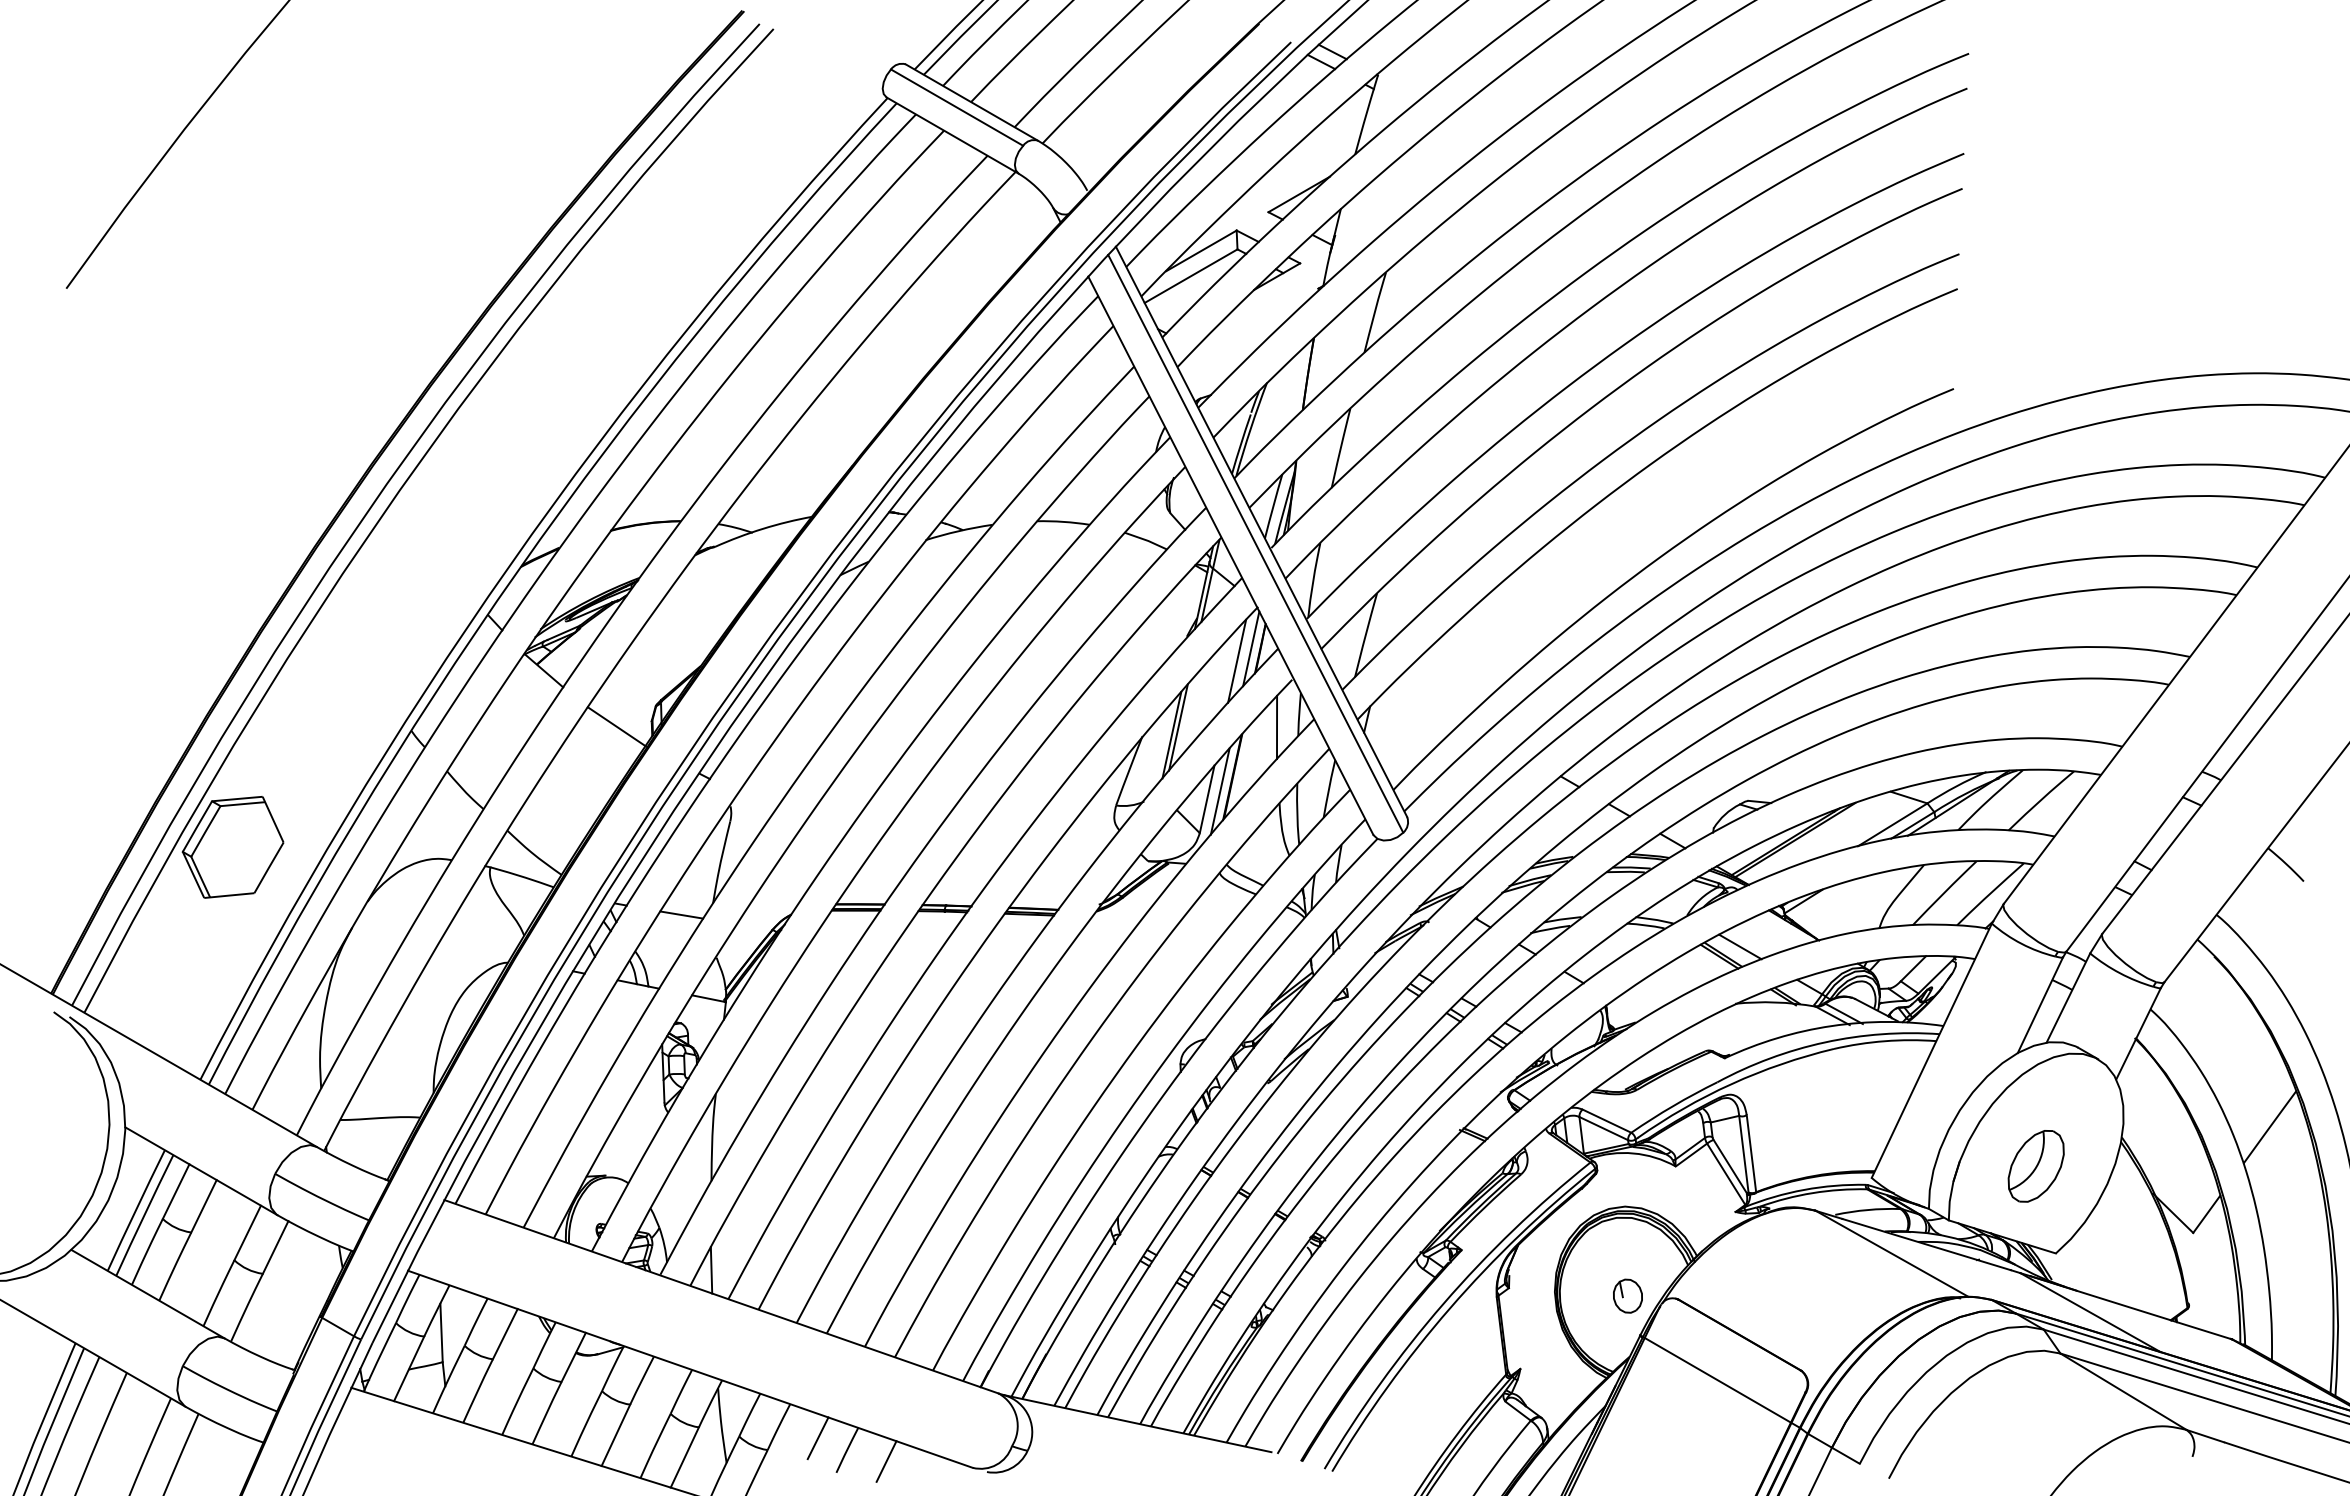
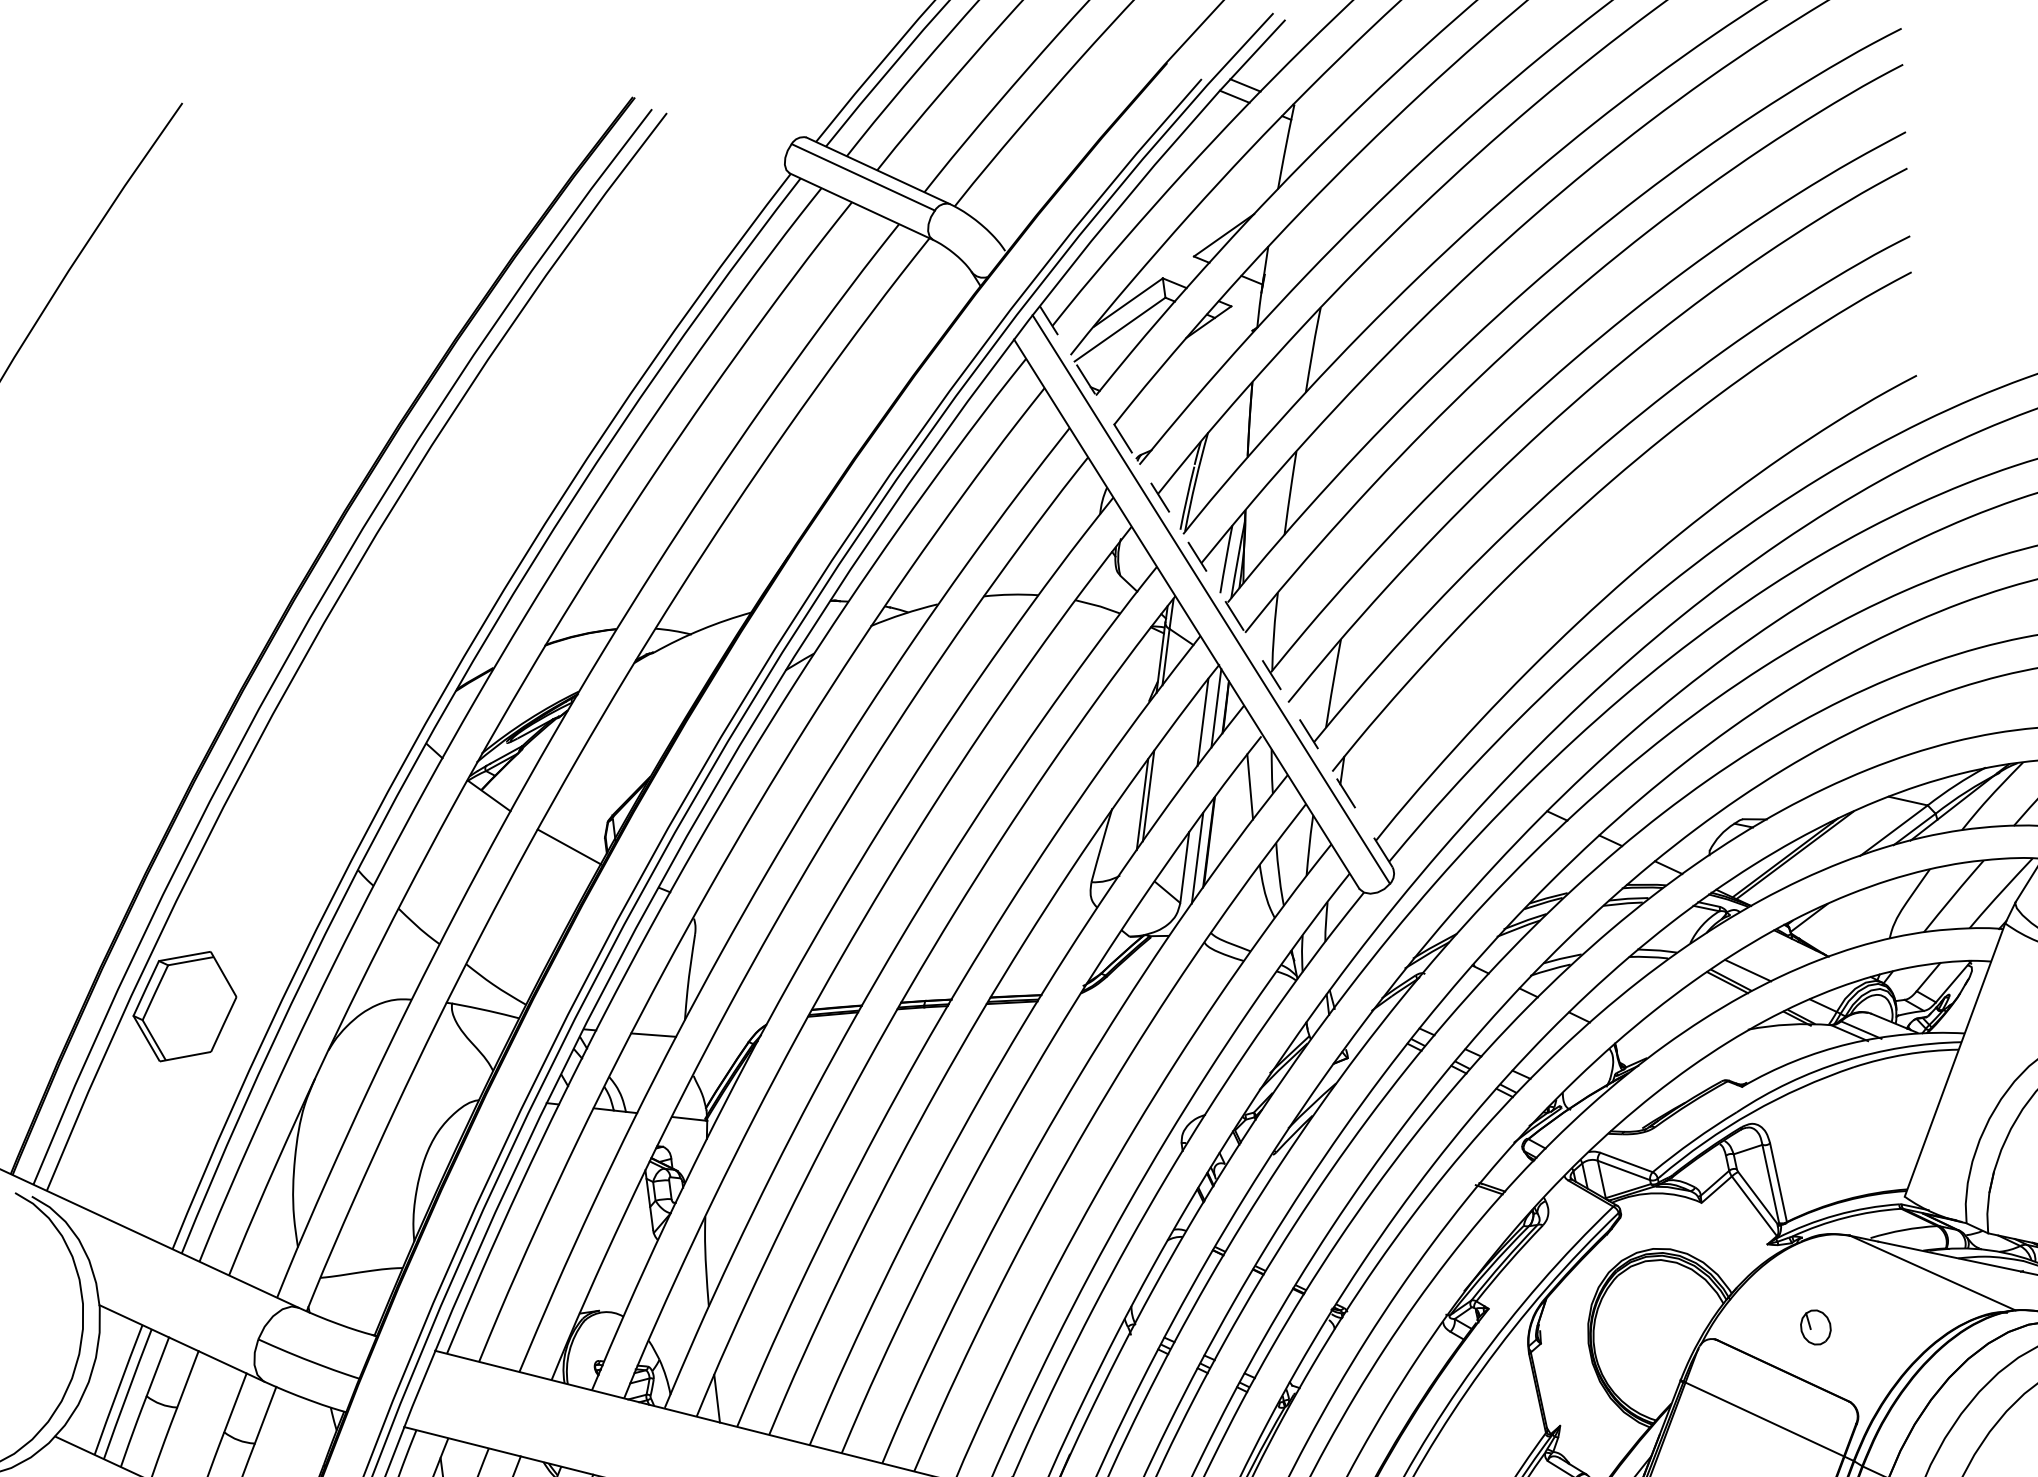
line: (1261, 531) -> (1216, 586), solid -> dashed
part: (1627, 1295) -> (1815, 1326), moved

